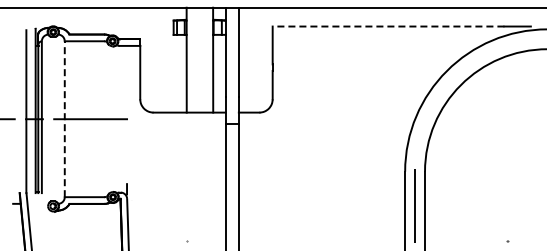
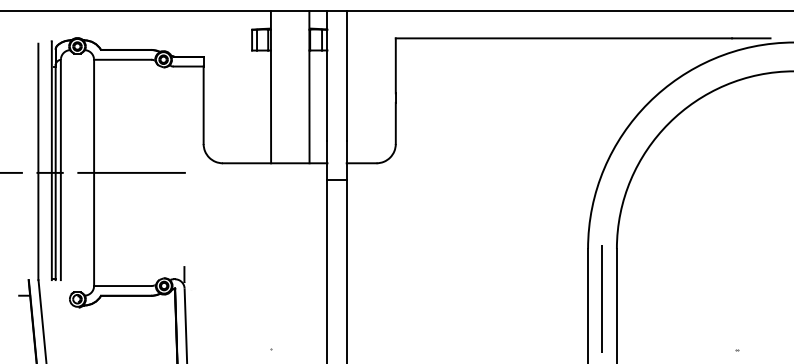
line: (388, 26) -> (563, 38), dashed -> solid
line: (64, 119) -> (93, 173), dashed -> solid

